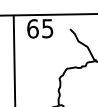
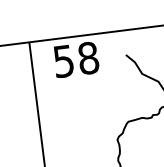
text: (40, 28) -> (76, 59), 65 -> 58

